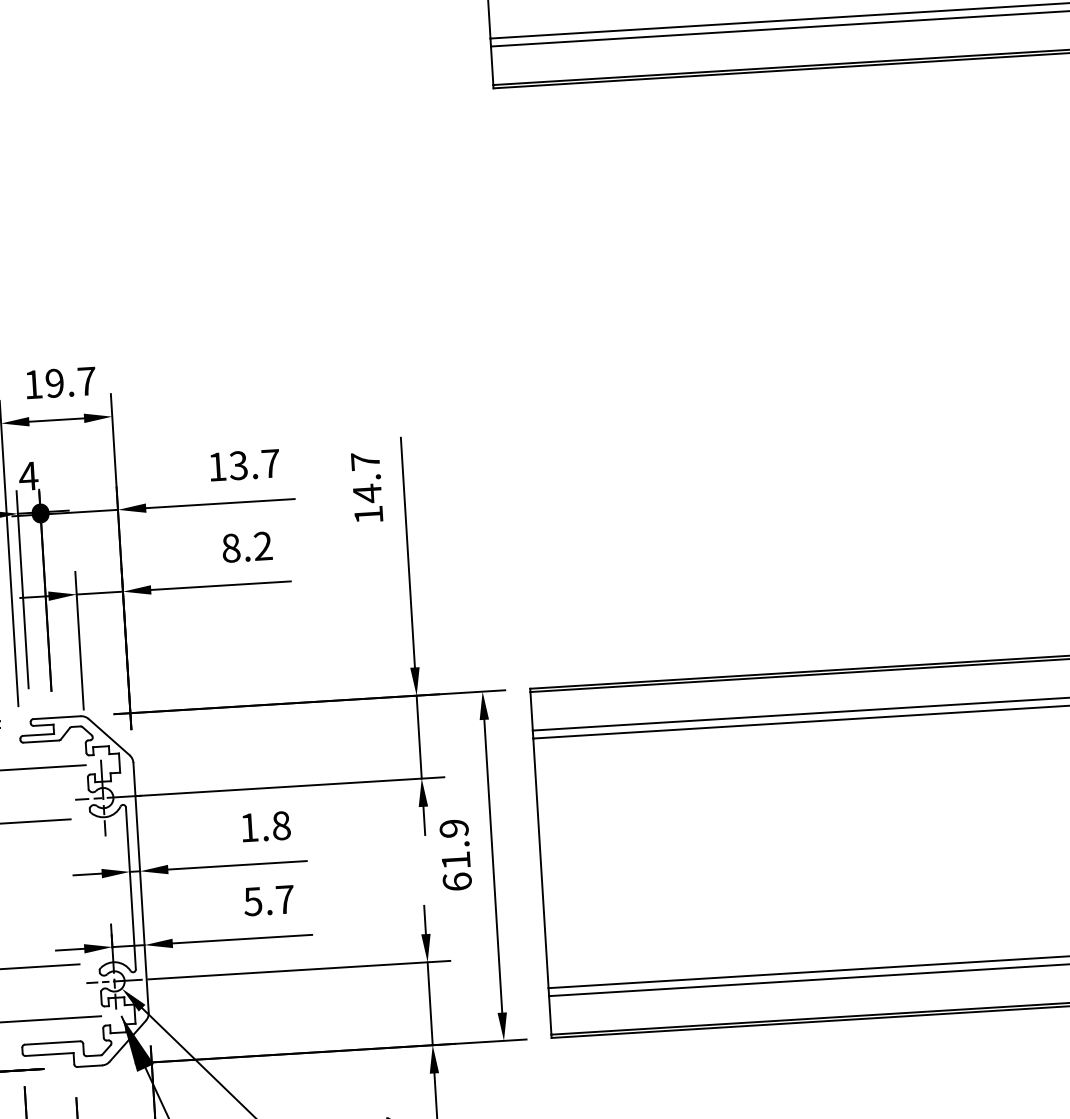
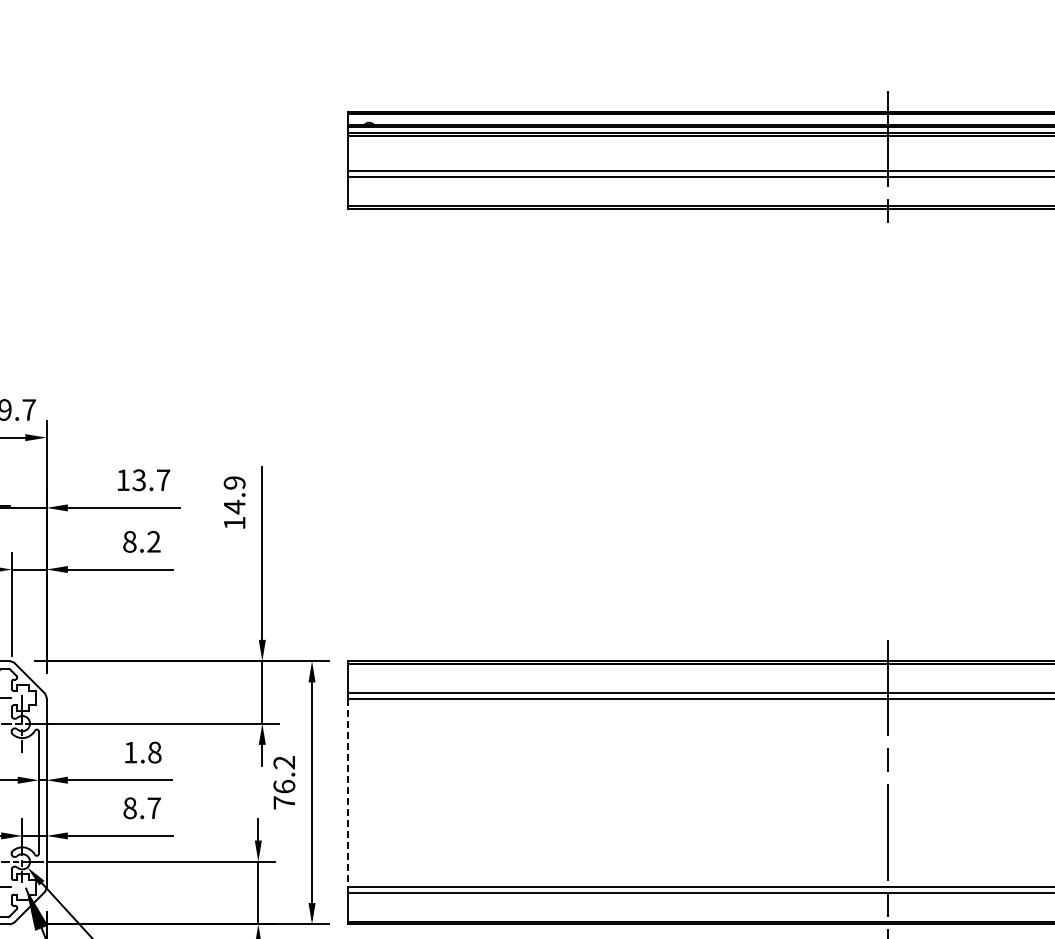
text: (365, 460) -> (234, 482), 14.7 -> 14.9
text: (455, 854) -> (284, 782), 61.9 -> 76.2
line: (540, 864) -> (347, 793), solid -> dashed
text: (252, 902) -> (129, 808), 5.7 -> 8.7

